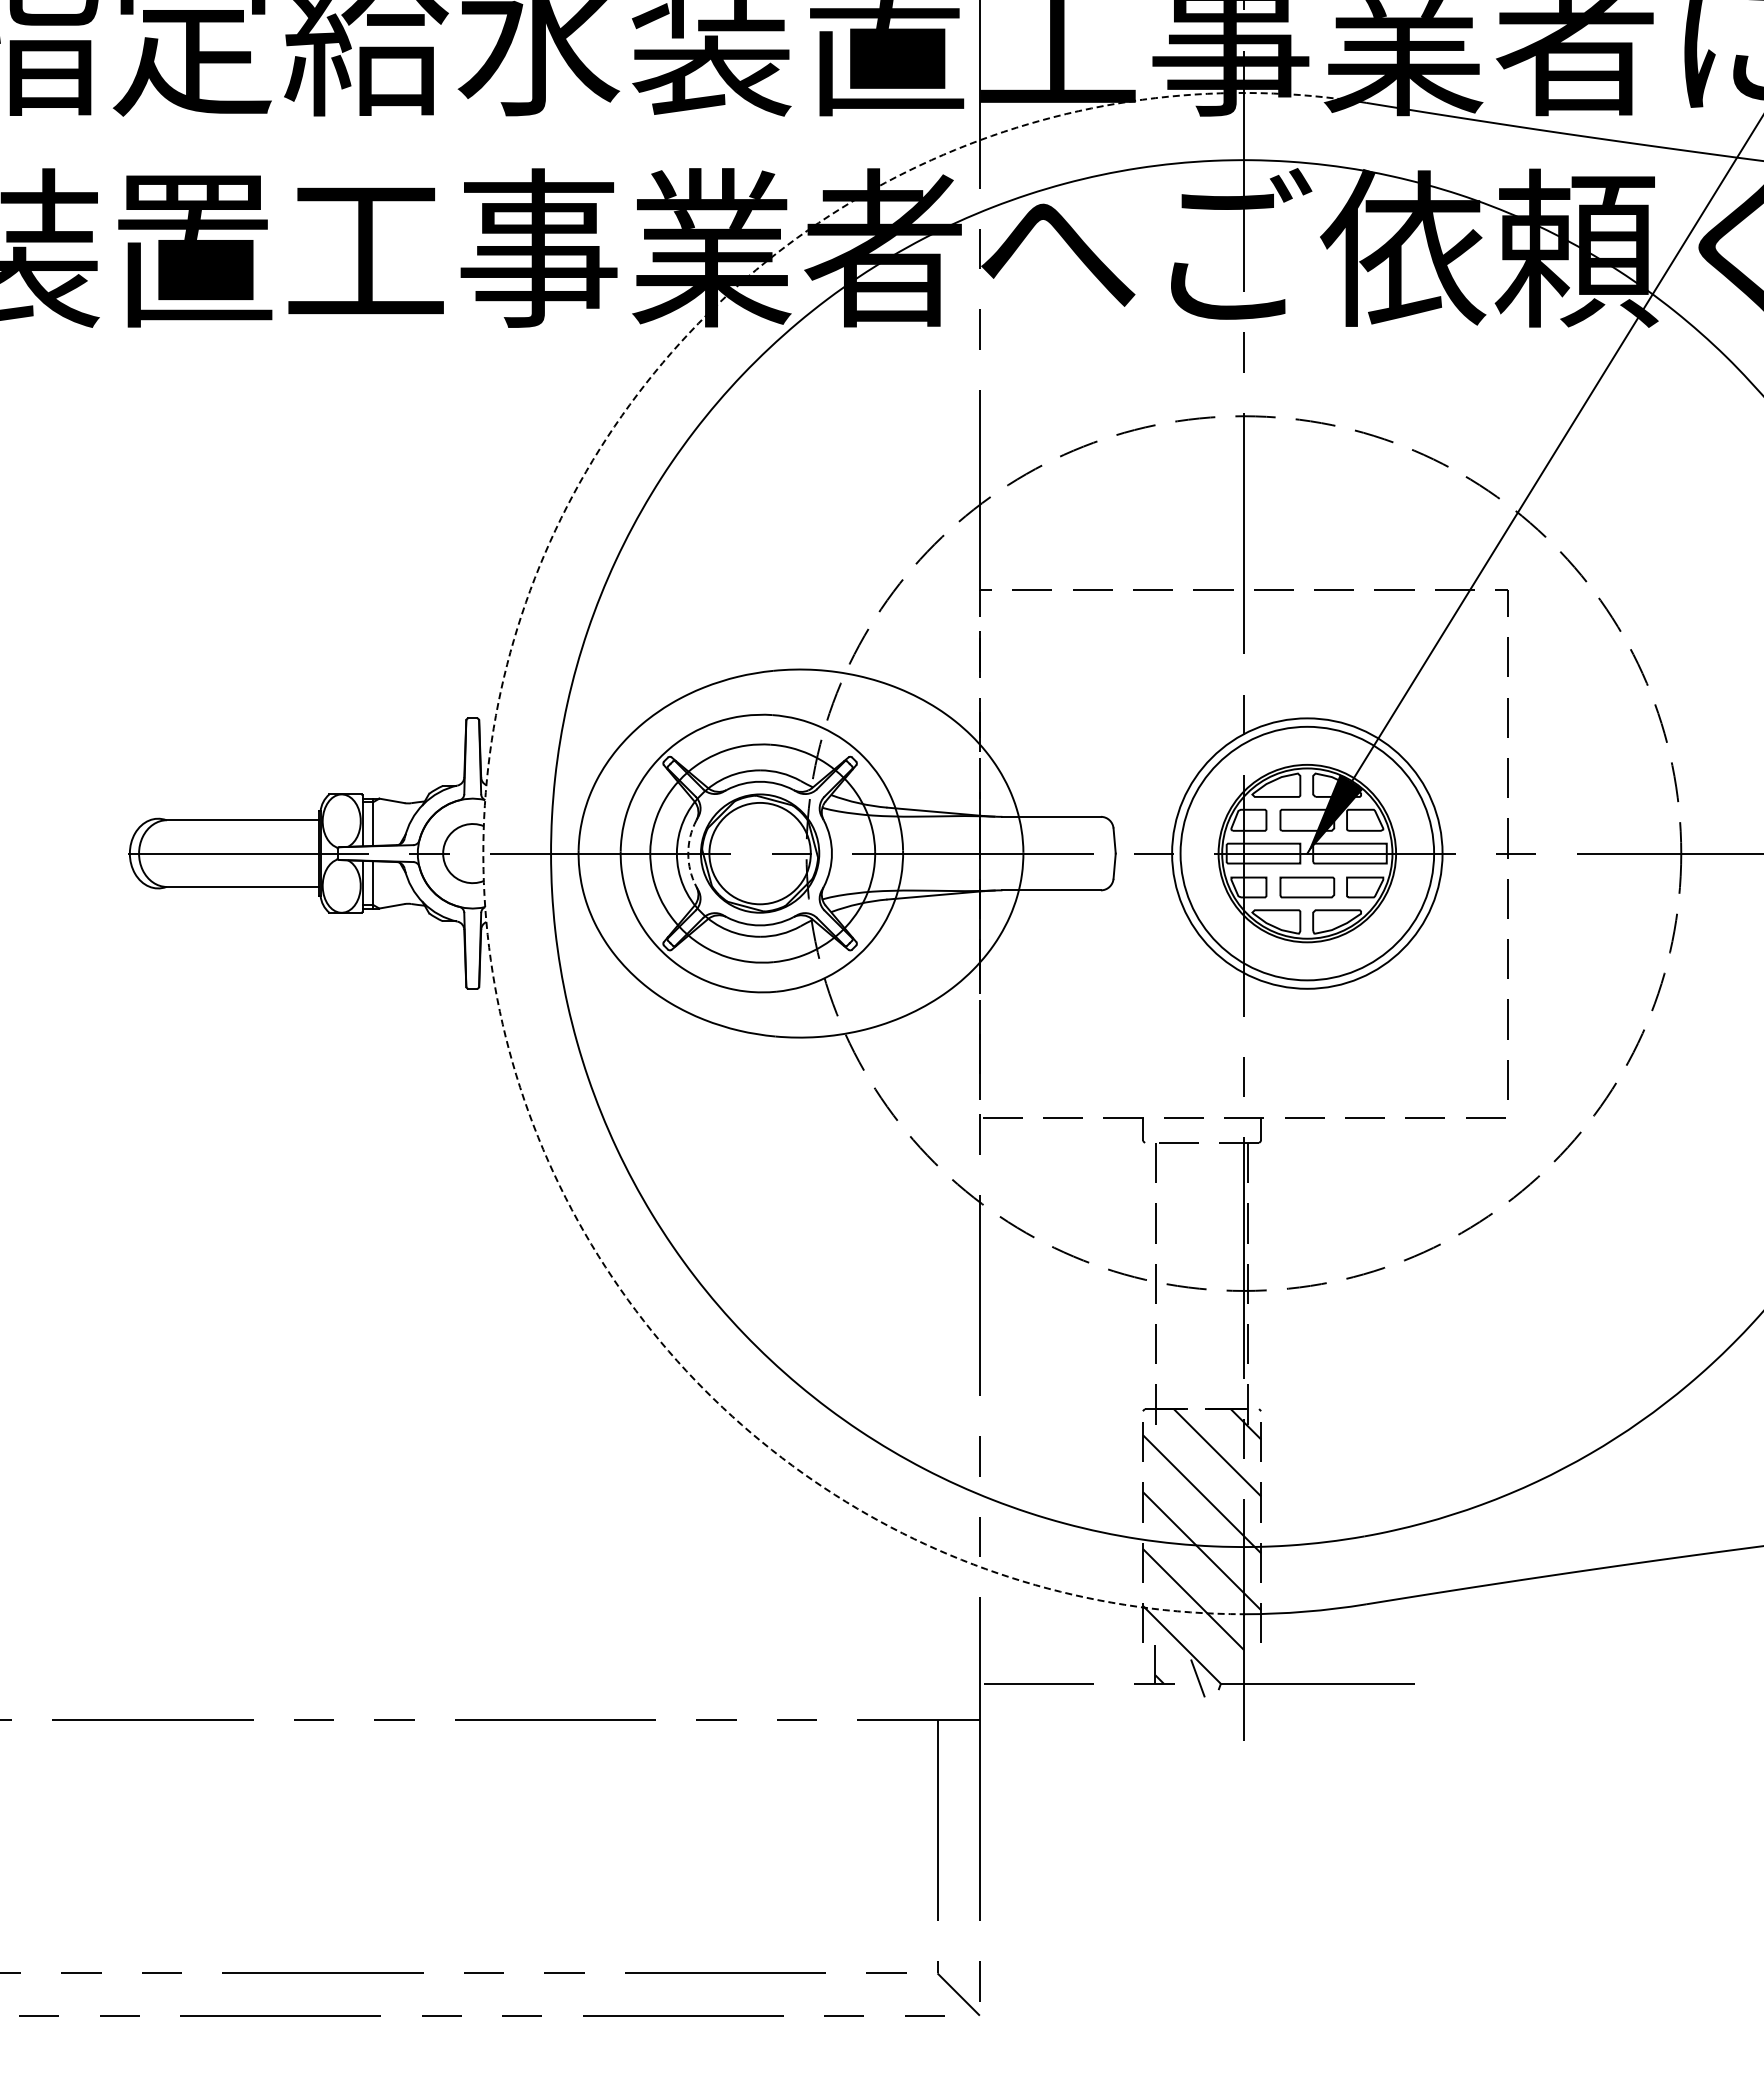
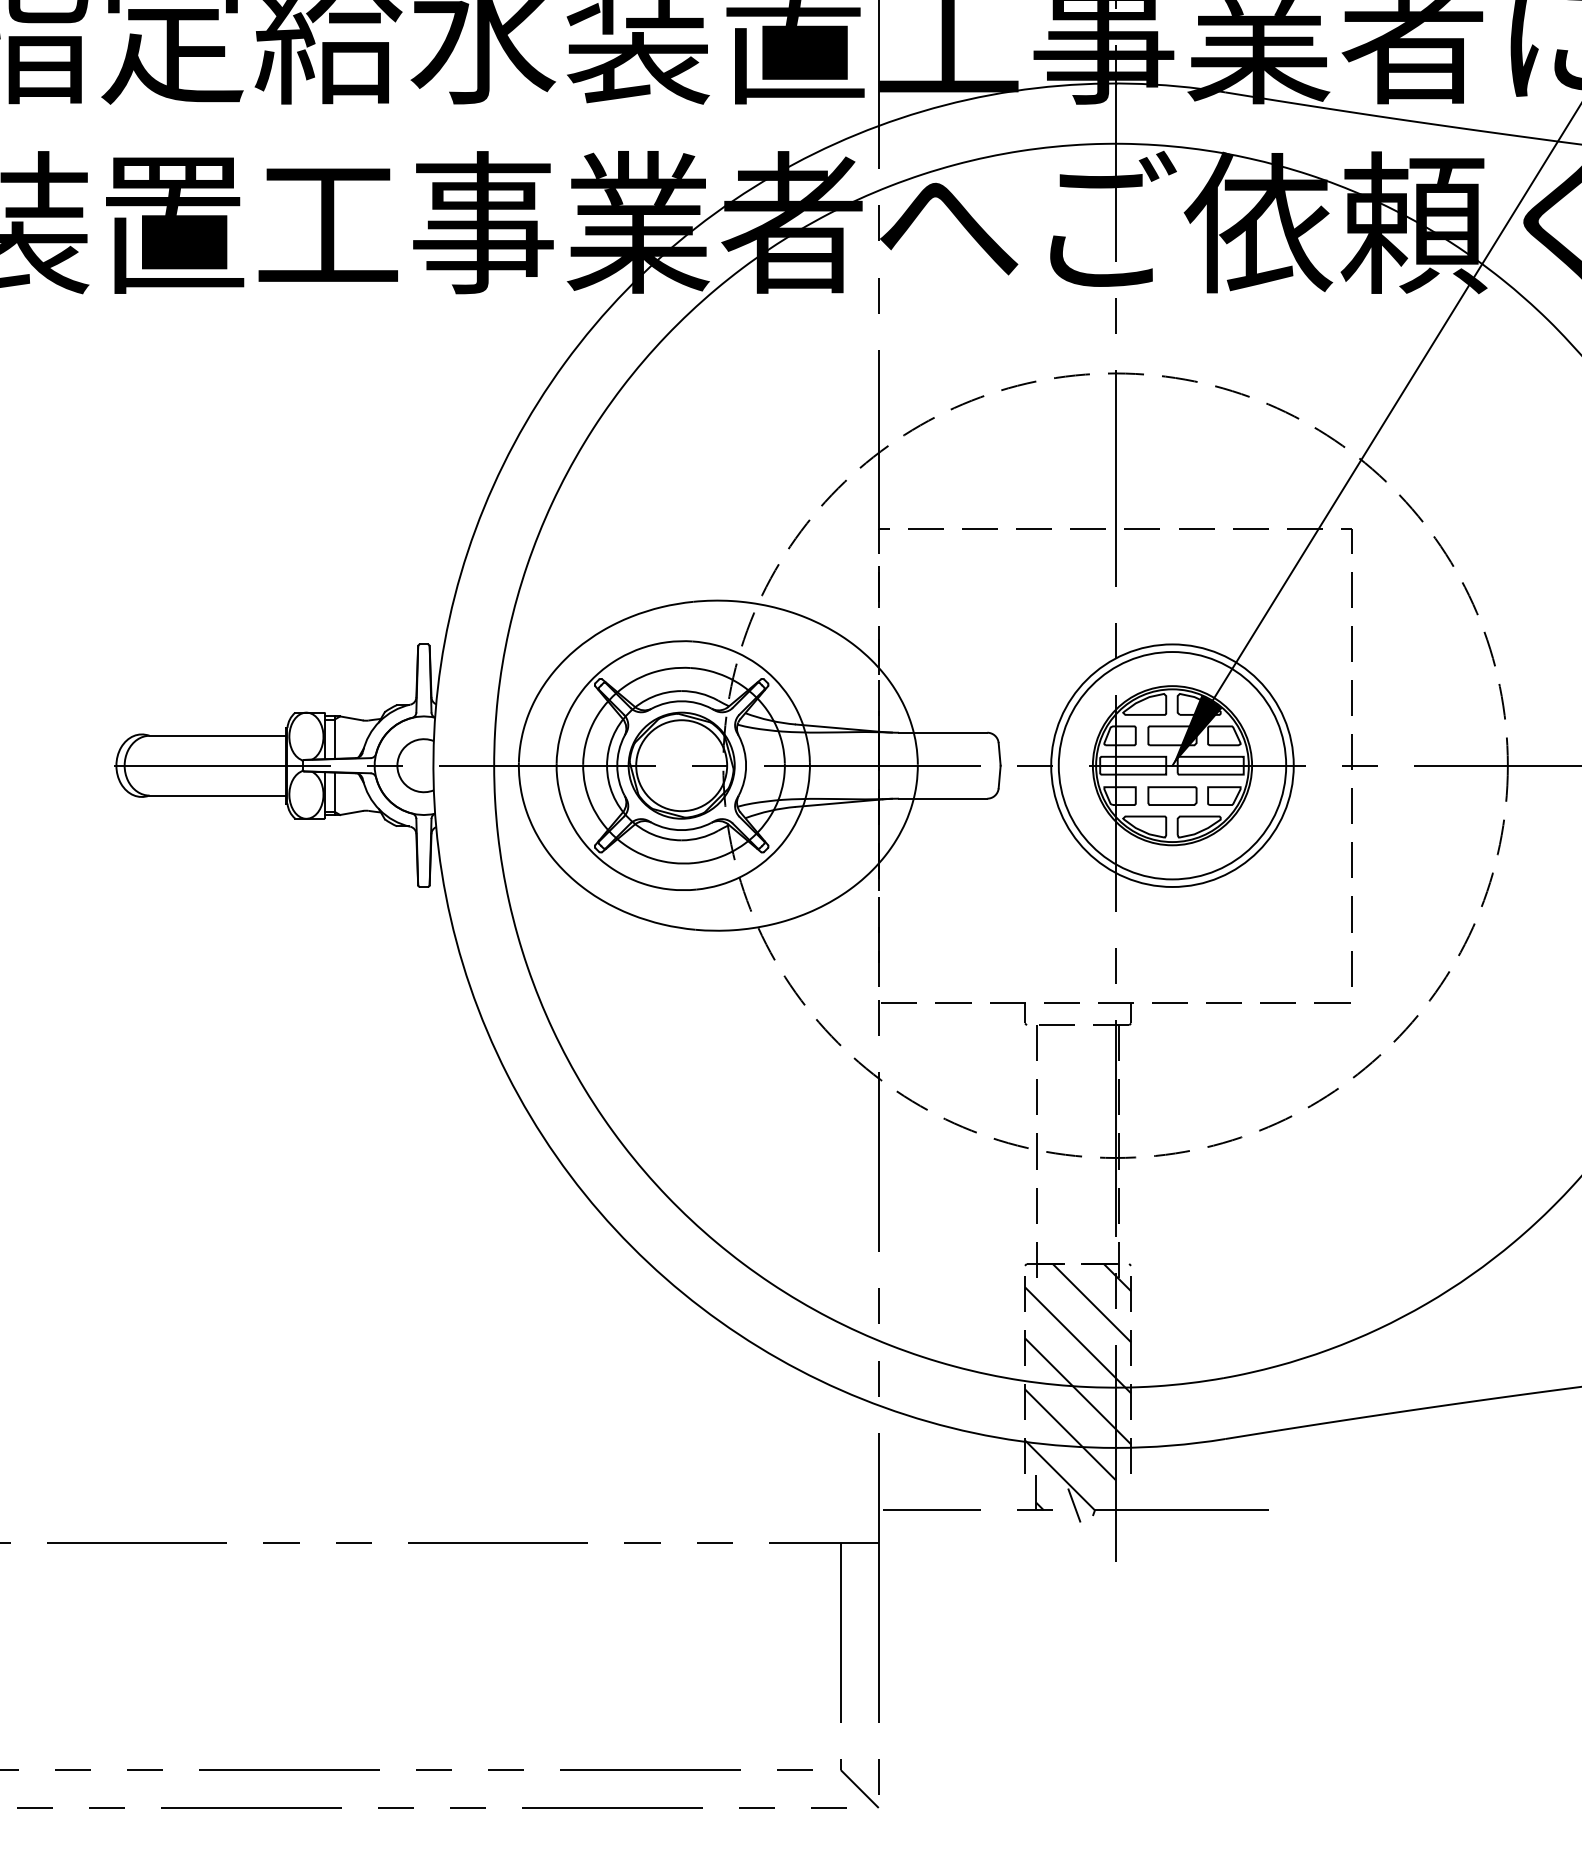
arc: (485, 792) -> (435, 710), dashed -> solid
arc: (688, 853) -> (617, 765), dashed -> solid

